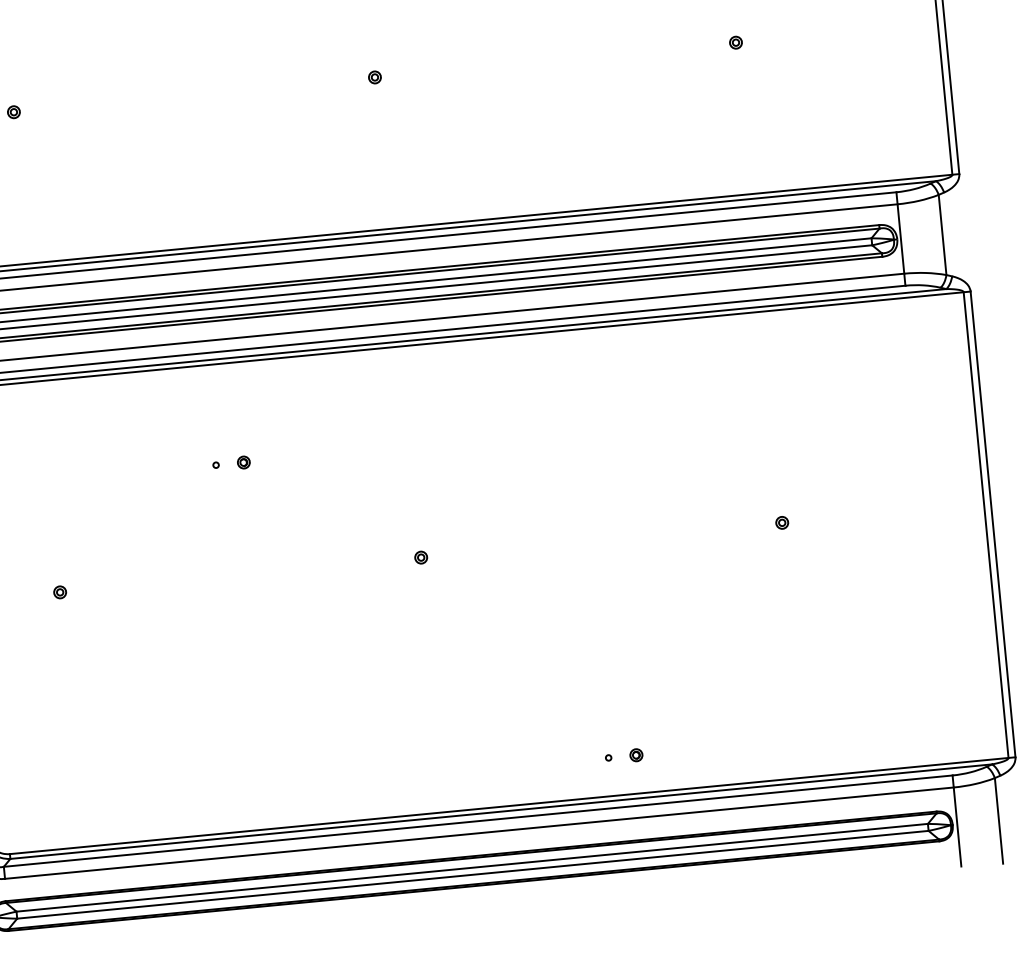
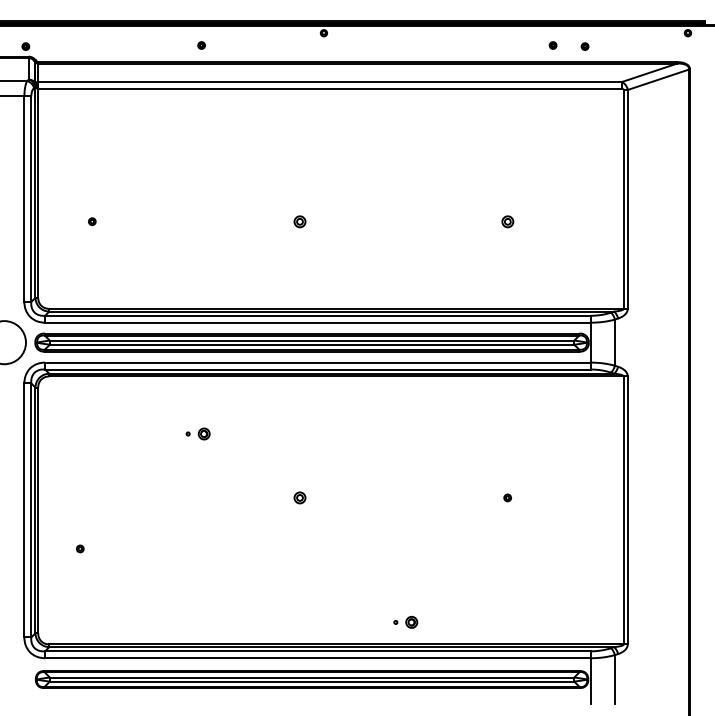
part: (735, 42) -> (507, 221), size x1.6
part: (374, 77) -> (299, 221), size x1.6
part: (242, 461) -> (203, 433), size x1.6
part: (420, 556) -> (299, 497), size x1.6
part: (60, 591) -> (80, 548), moved
part: (635, 755) -> (411, 622), size x1.6

